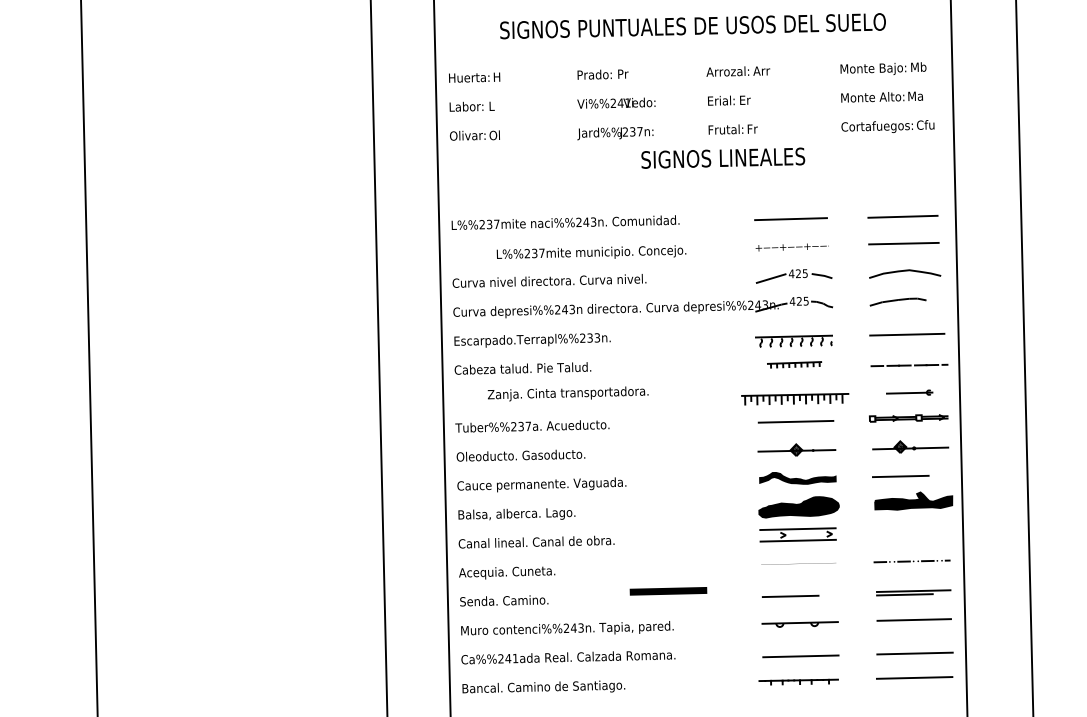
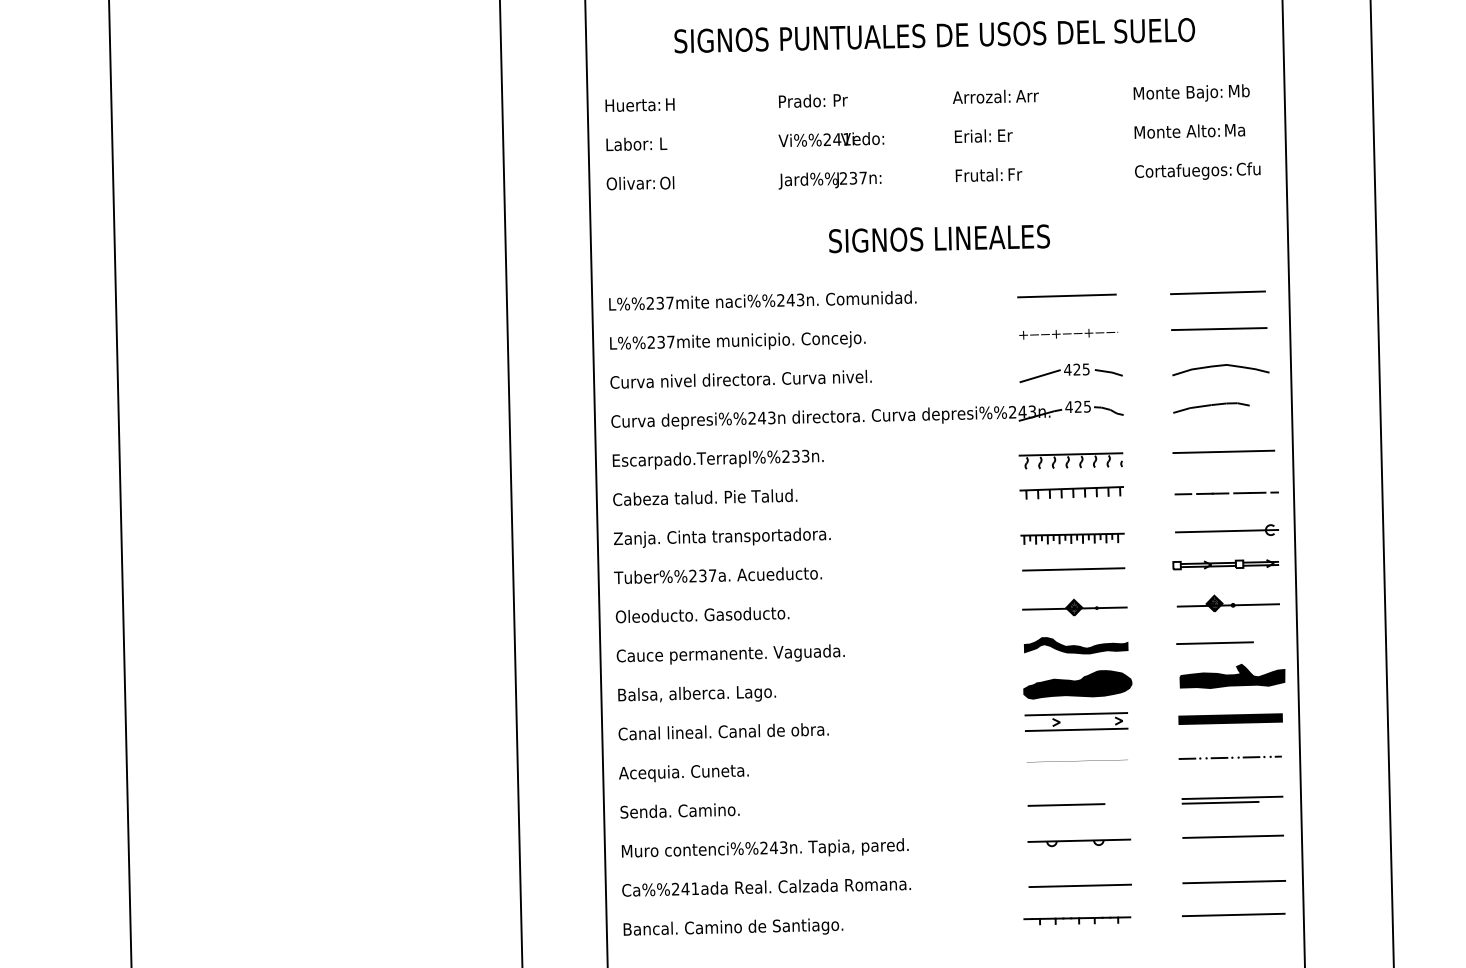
text: (723, 158) -> (939, 238), moved
text: (591, 252) -> (737, 340), moved
part: (794, 364) -> (1071, 492), size x1.43
part: (909, 392) -> (1226, 529), size x1.67
text: (568, 393) -> (722, 537), moved
part: (795, 398) -> (1072, 538), size x0.71
part: (668, 590) -> (1230, 718), moved

